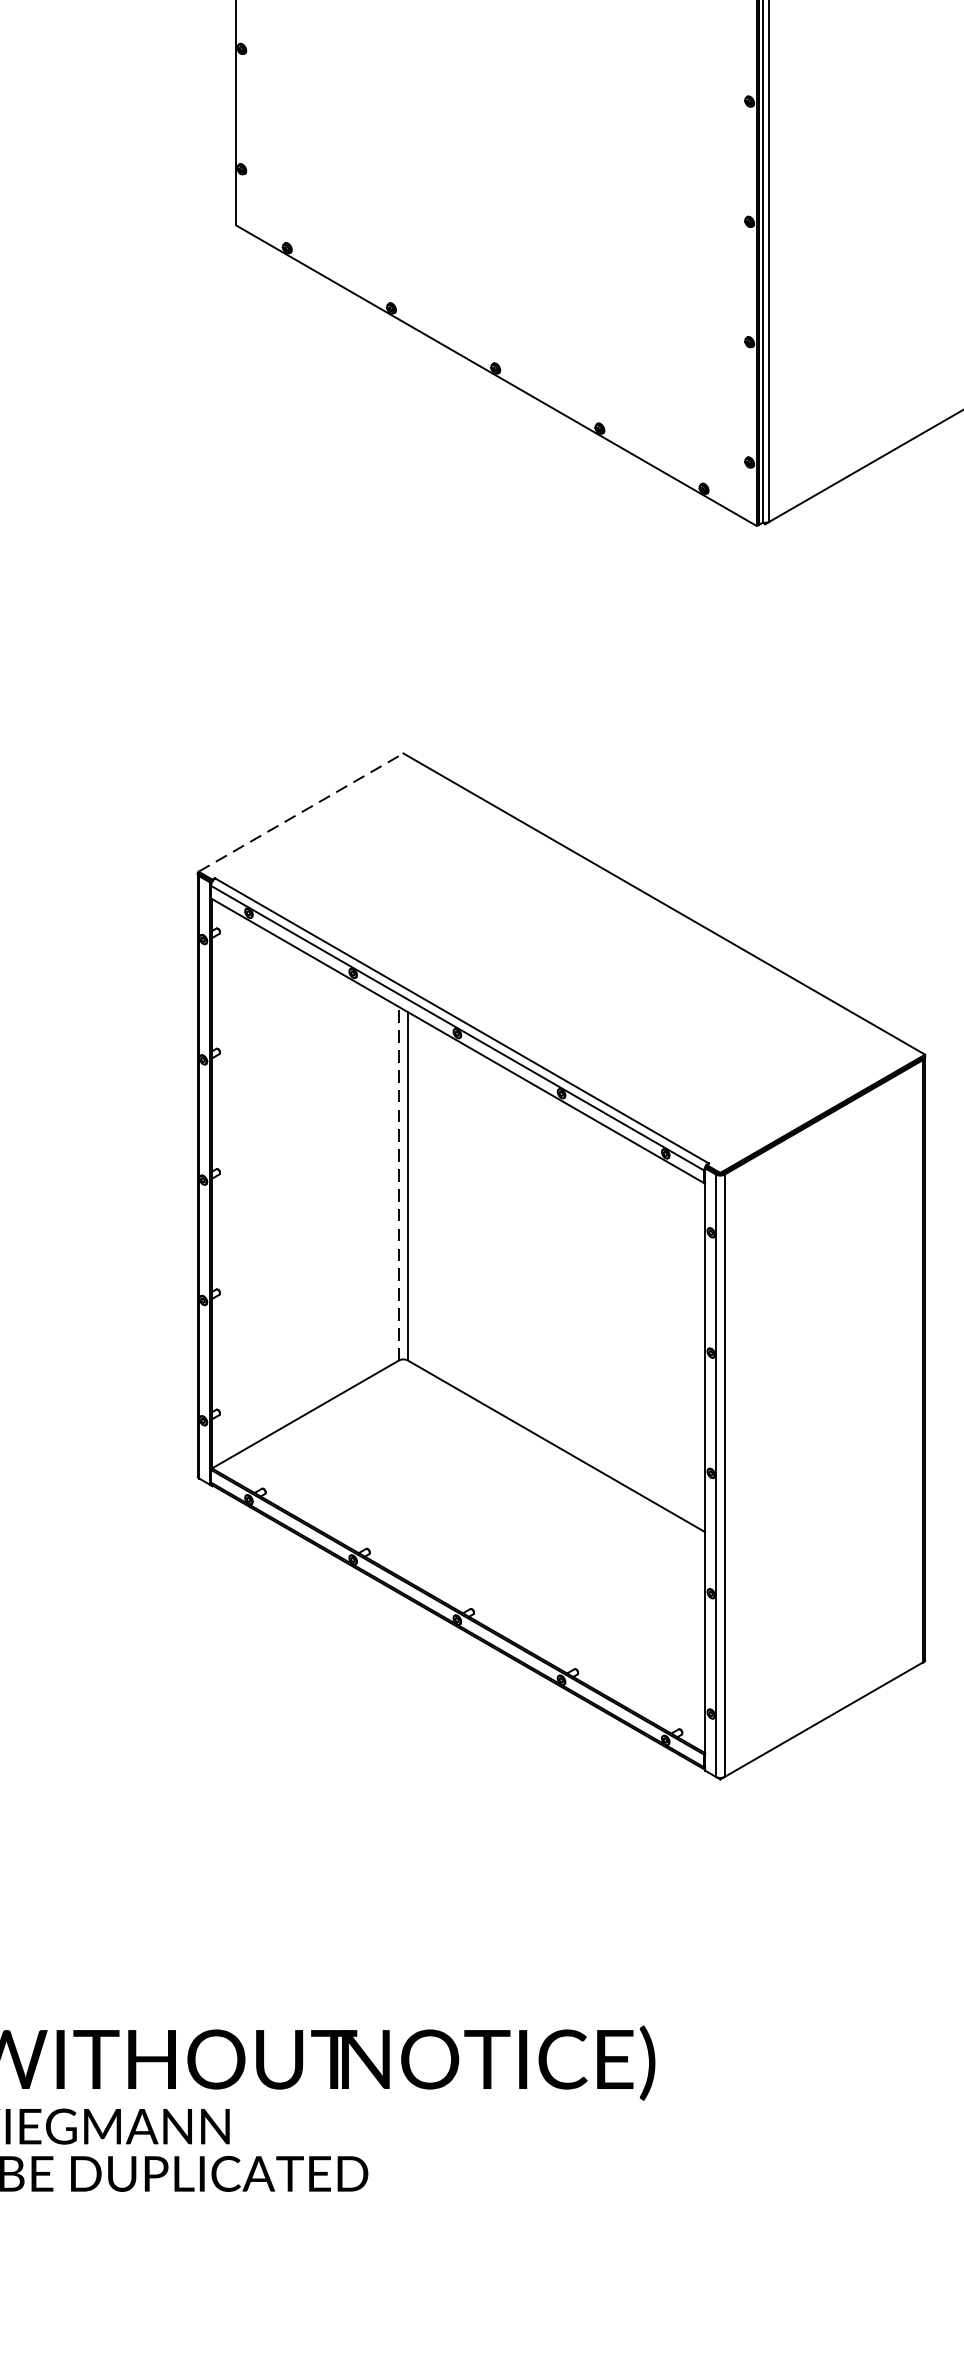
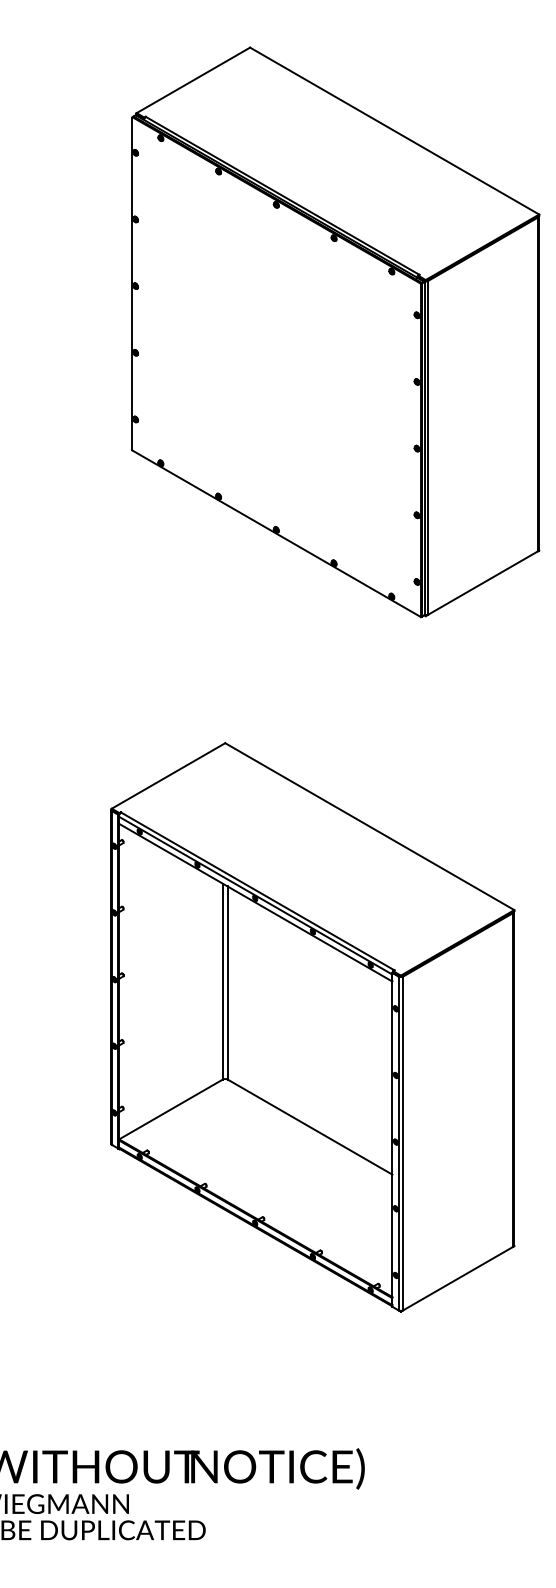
line: (300, 811) -> (168, 775), dashed -> solid
line: (398, 1183) -> (222, 981), dashed -> solid

